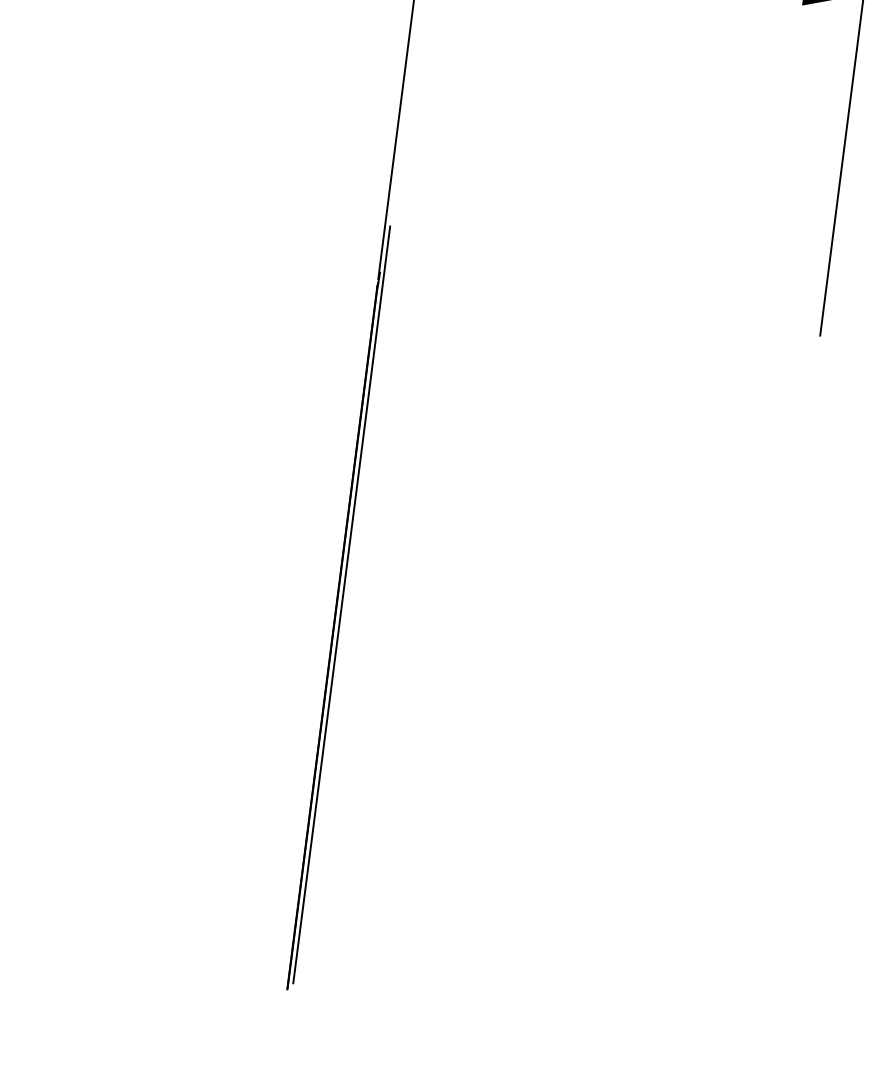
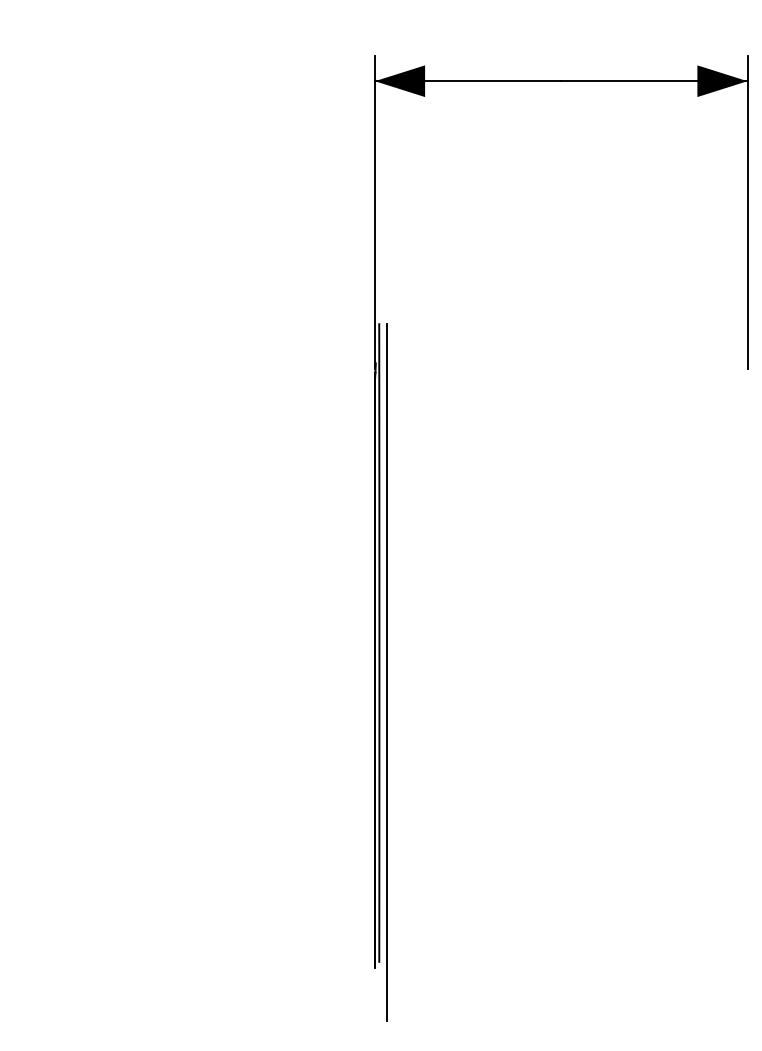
line: (347, 641) -> (387, 672), added

